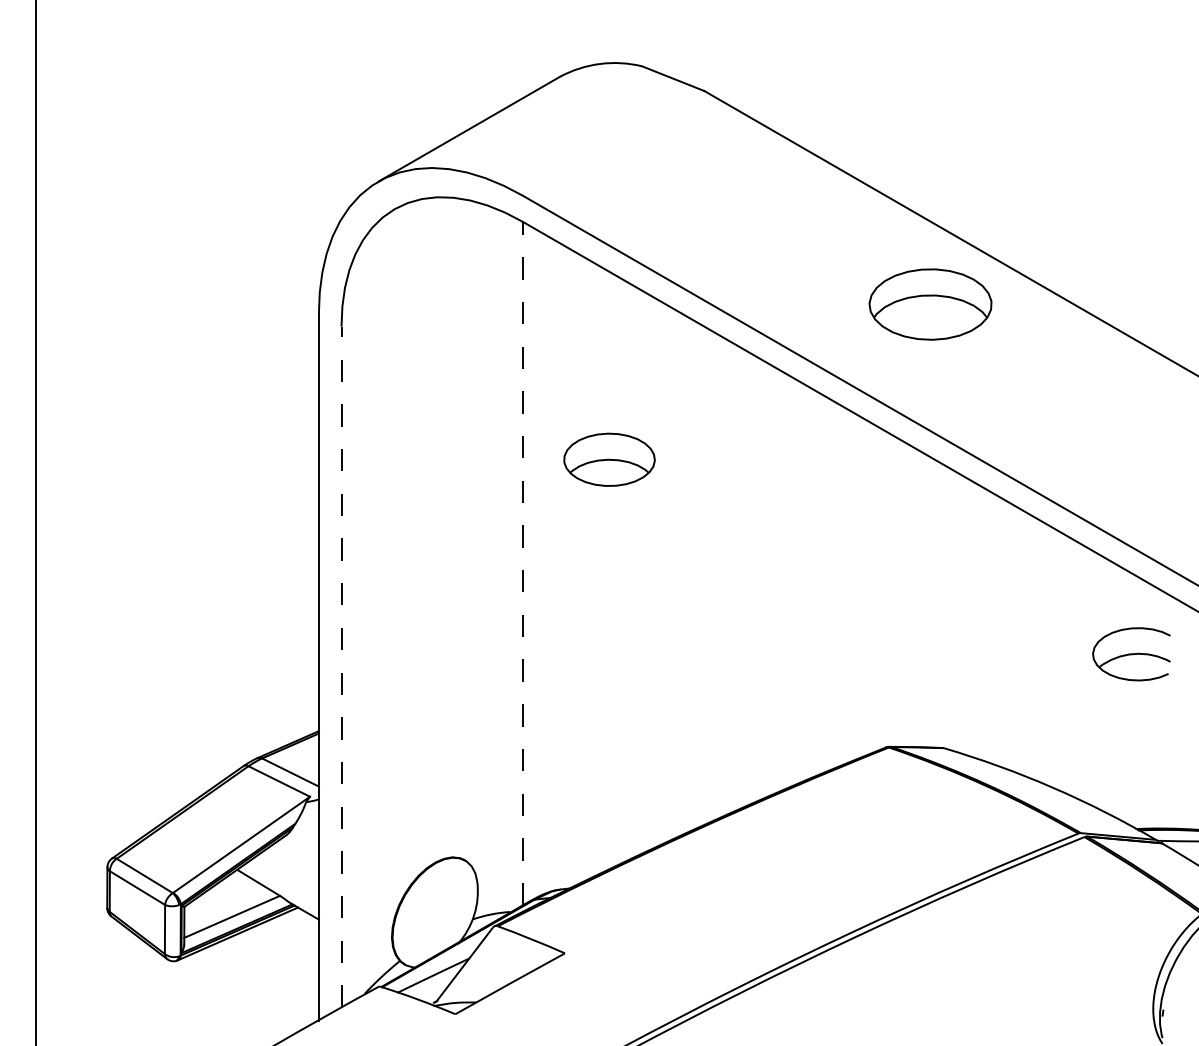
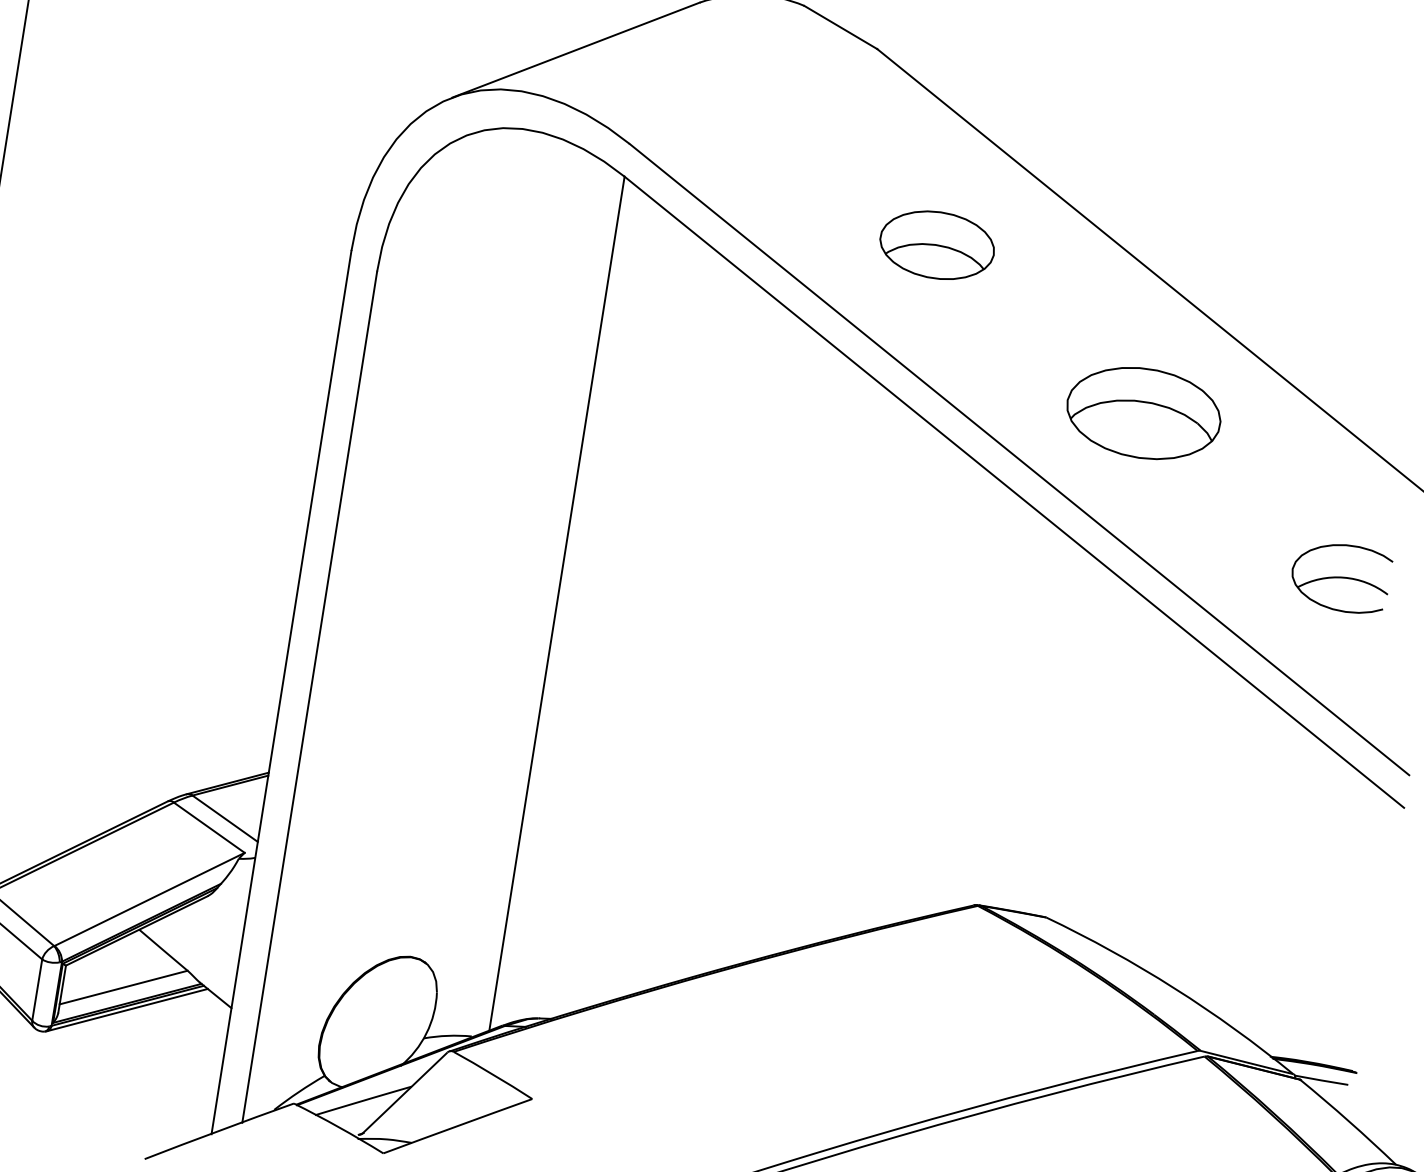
part: (930, 304) -> (1143, 413), moved
part: (609, 459) -> (937, 244), moved
line: (522, 563) -> (556, 603), dashed -> solid
part: (1131, 654) -> (1340, 577), moved
line: (341, 667) -> (309, 697), dashed -> solid

